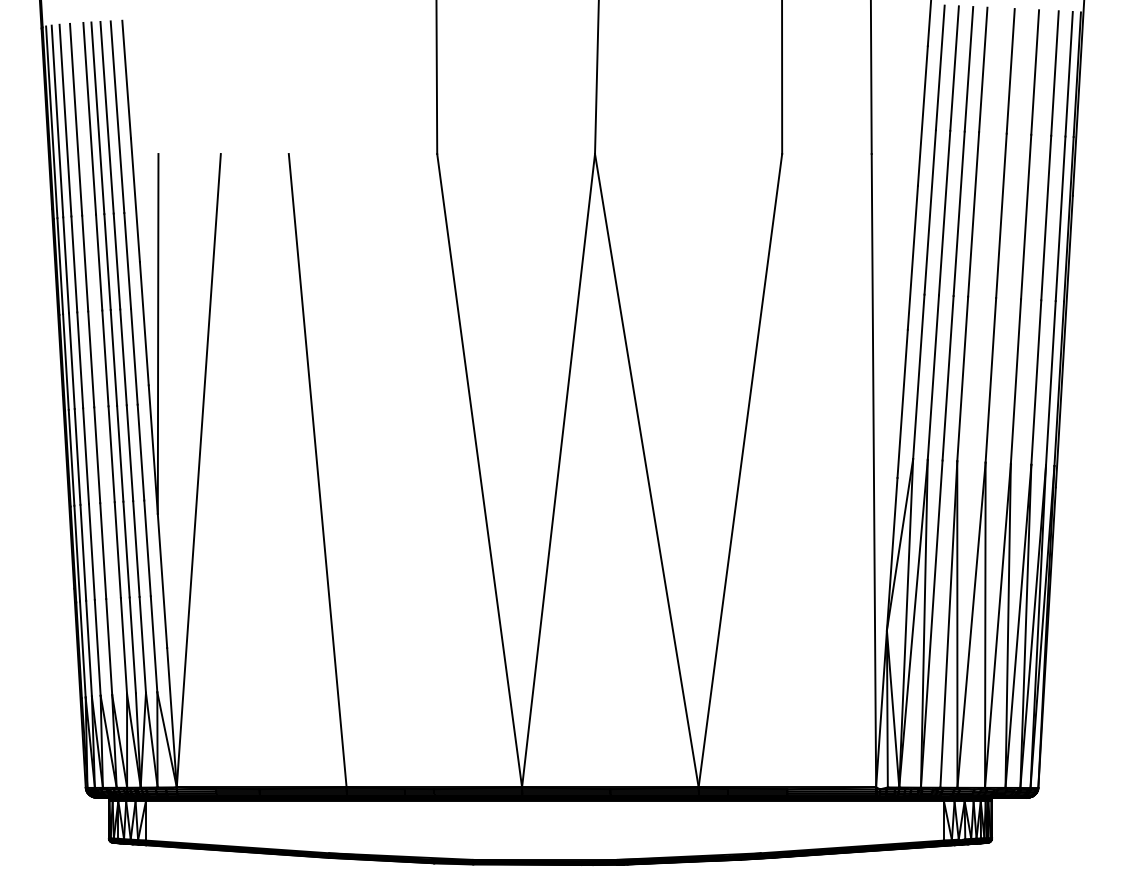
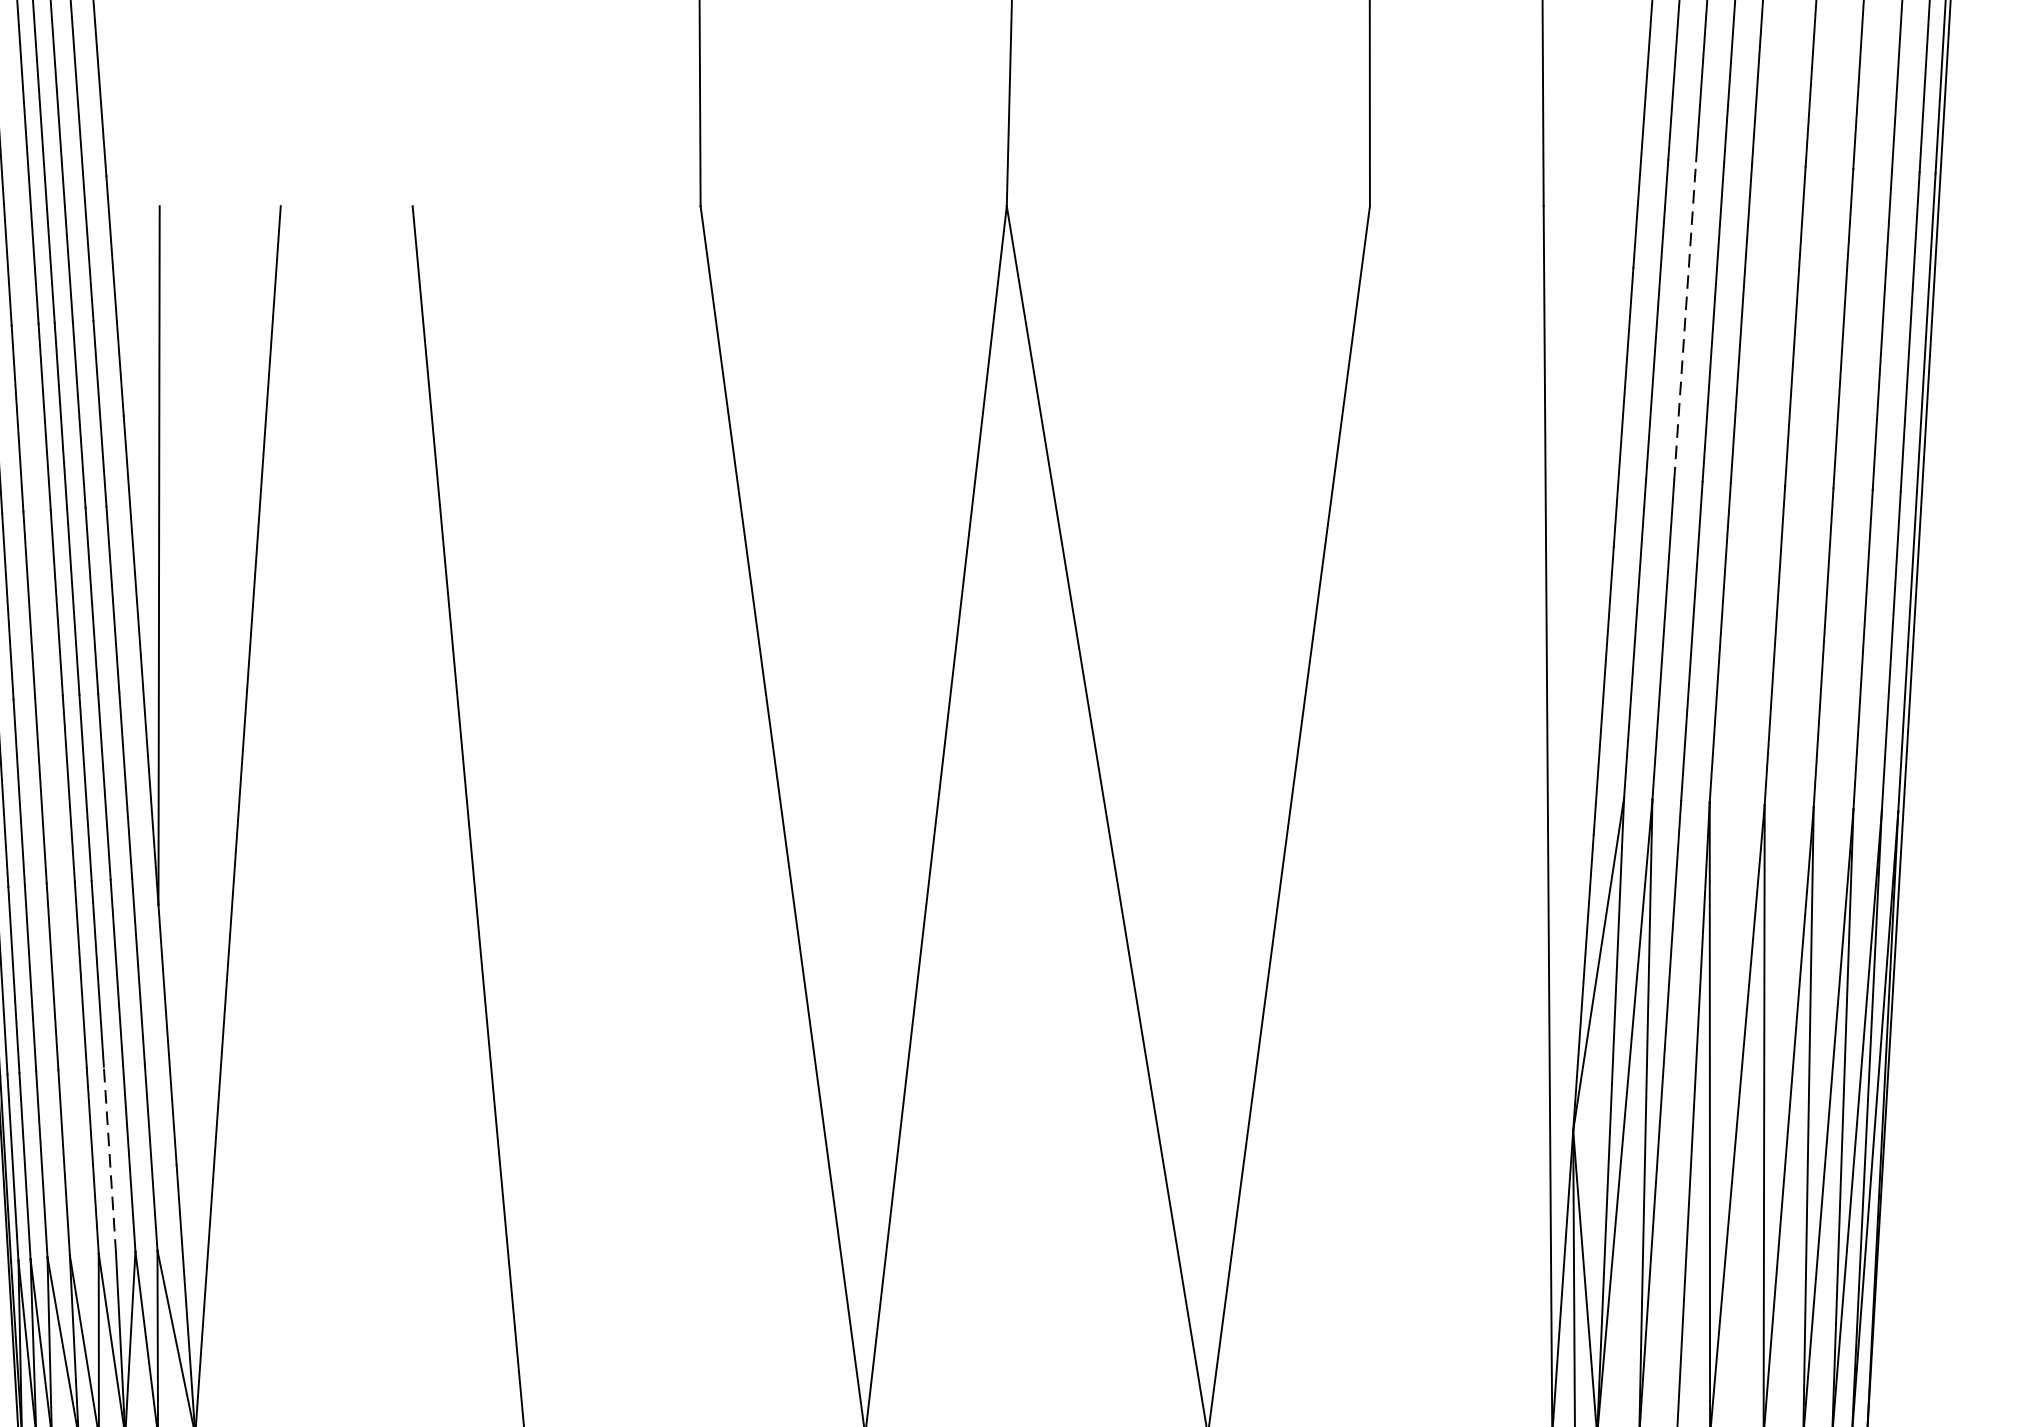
line: (944, 212) -> (1684, 319), solid -> dashed
line: (132, 644) -> (109, 1157), solid -> dashed

